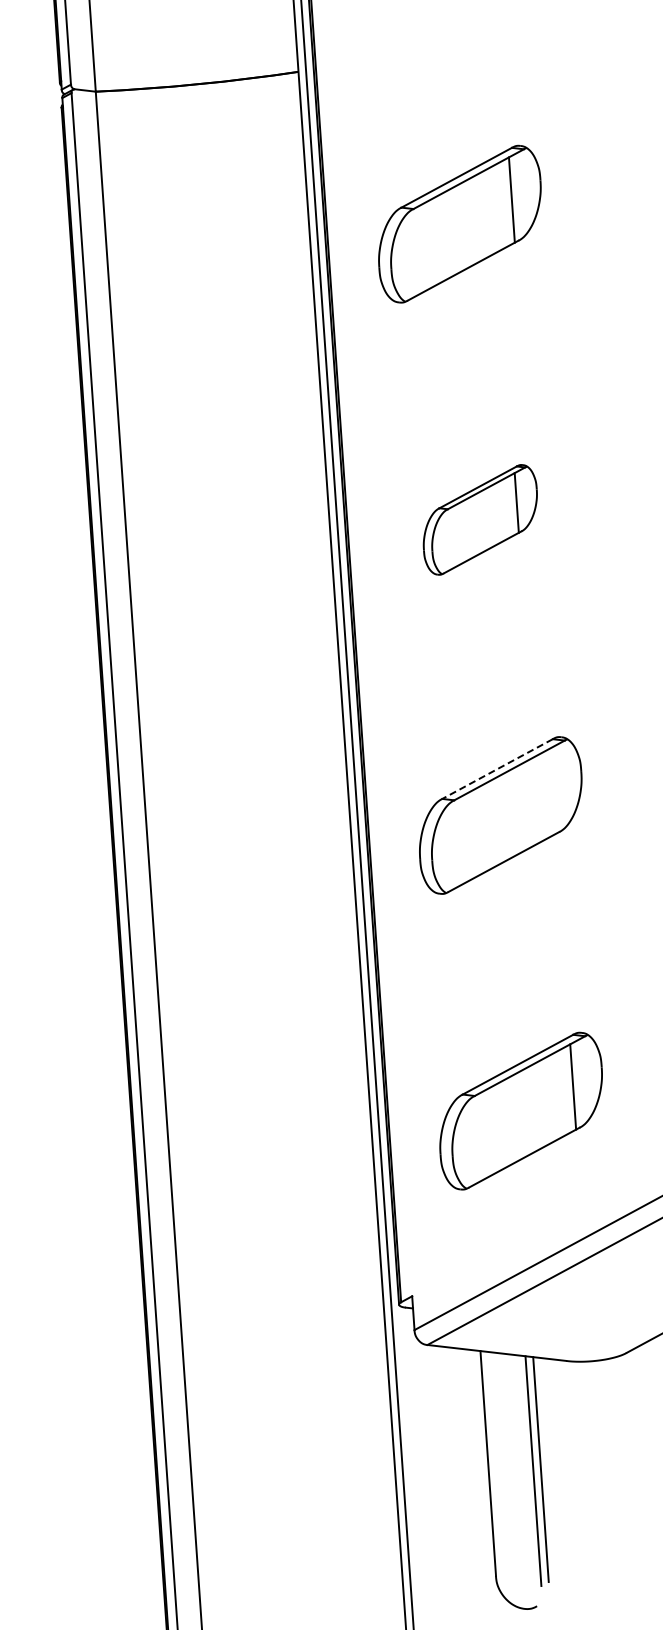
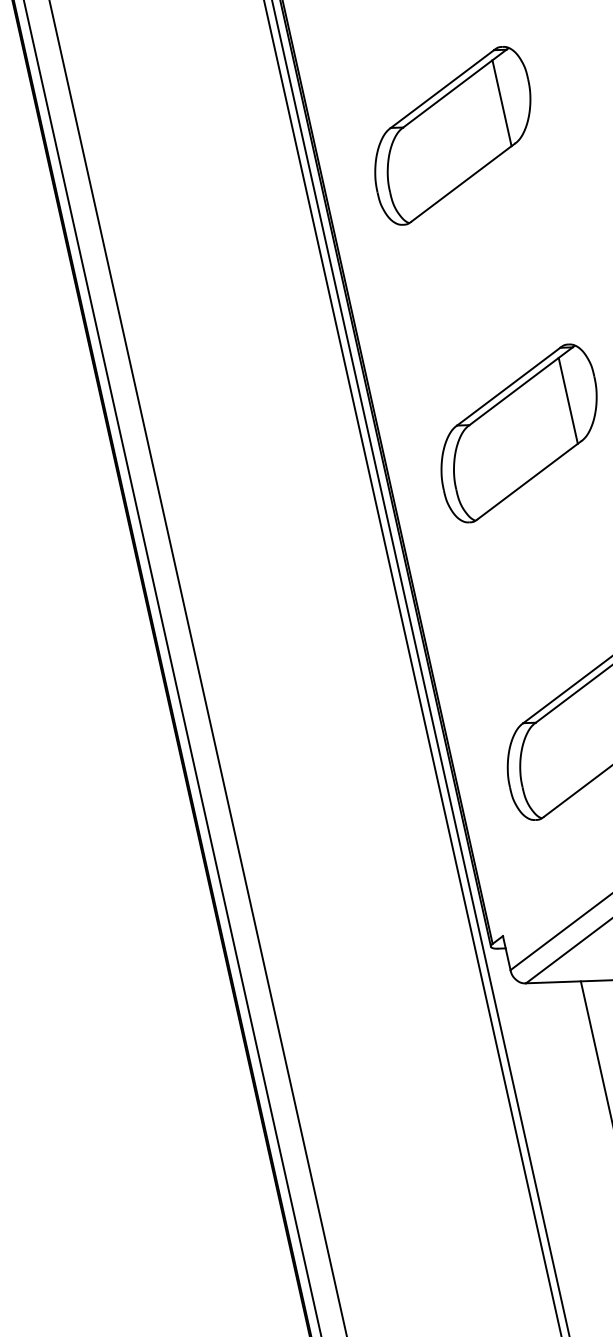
part: (480, 519) -> (452, 135), size x1.43
line: (497, 769) -> (508, 387), dashed -> solid
line: (552, 790) -> (567, 400), added

